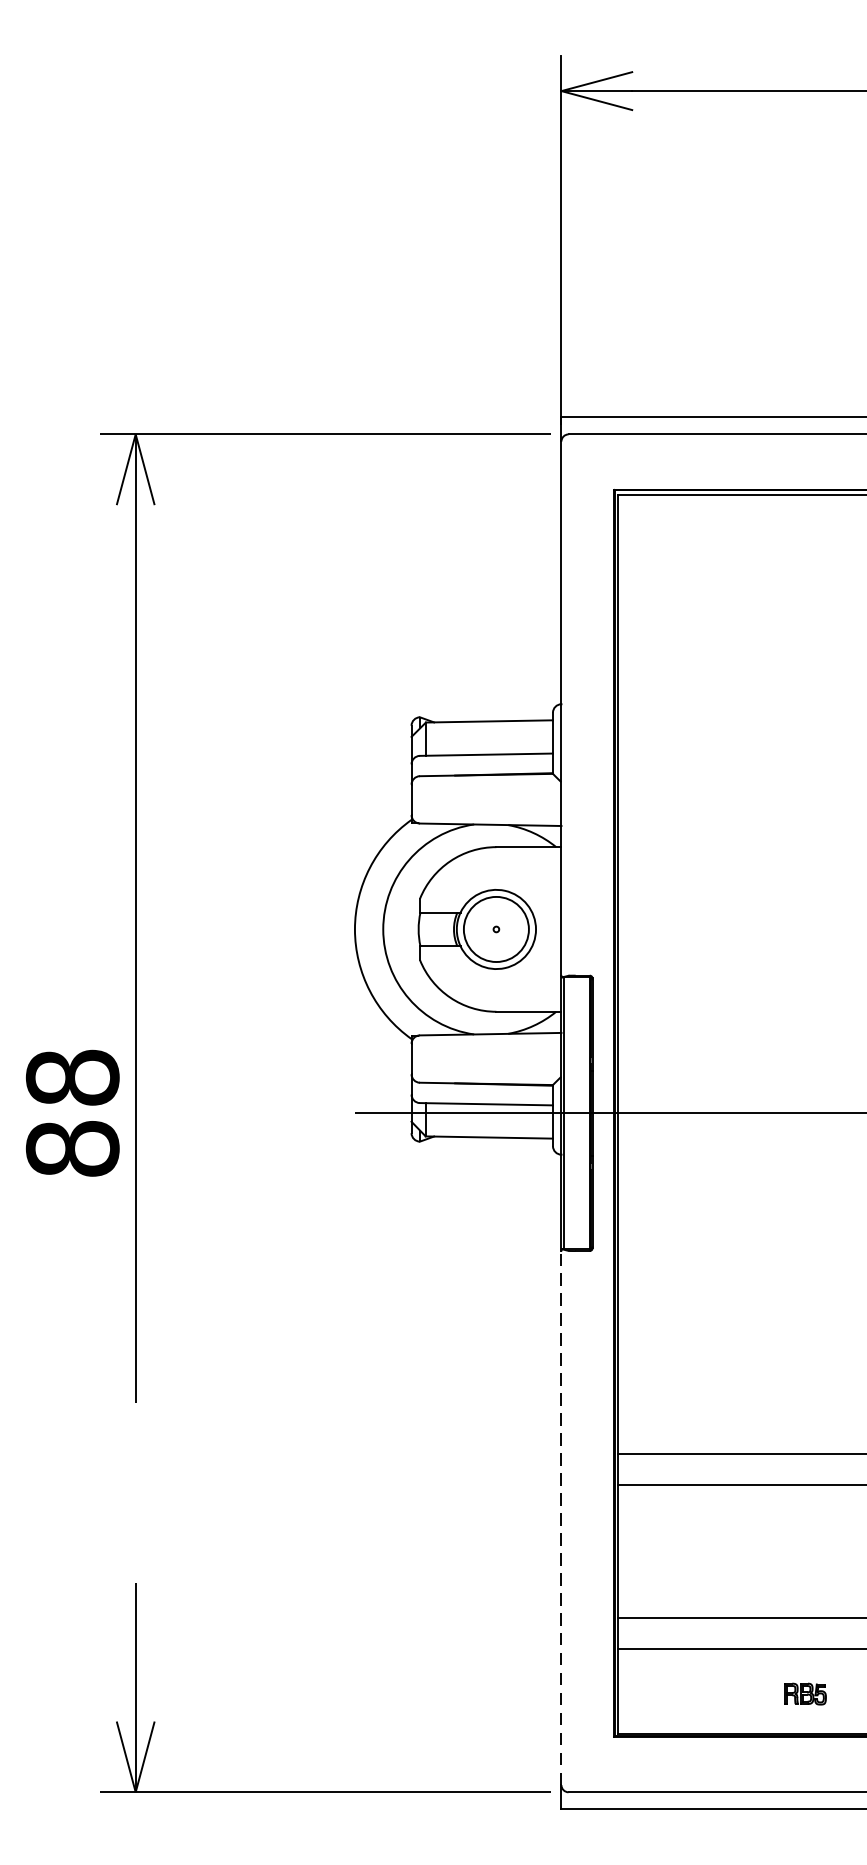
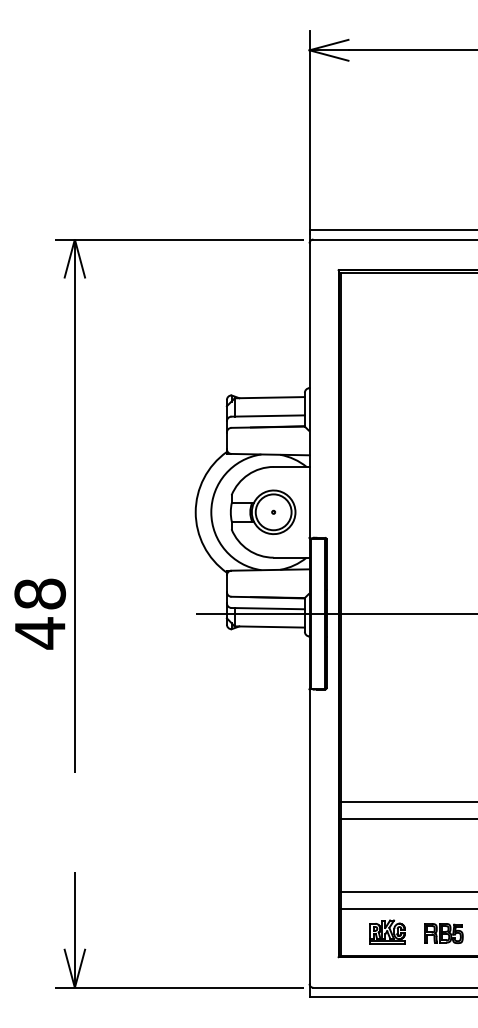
text: (73, 1149) -> (40, 633), 88 -> 48
line: (561, 1517) -> (309, 836), dashed -> solid
part: (702, 1690) -> (387, 931), added
part: (804, 1693) -> (443, 933), size x1.67

